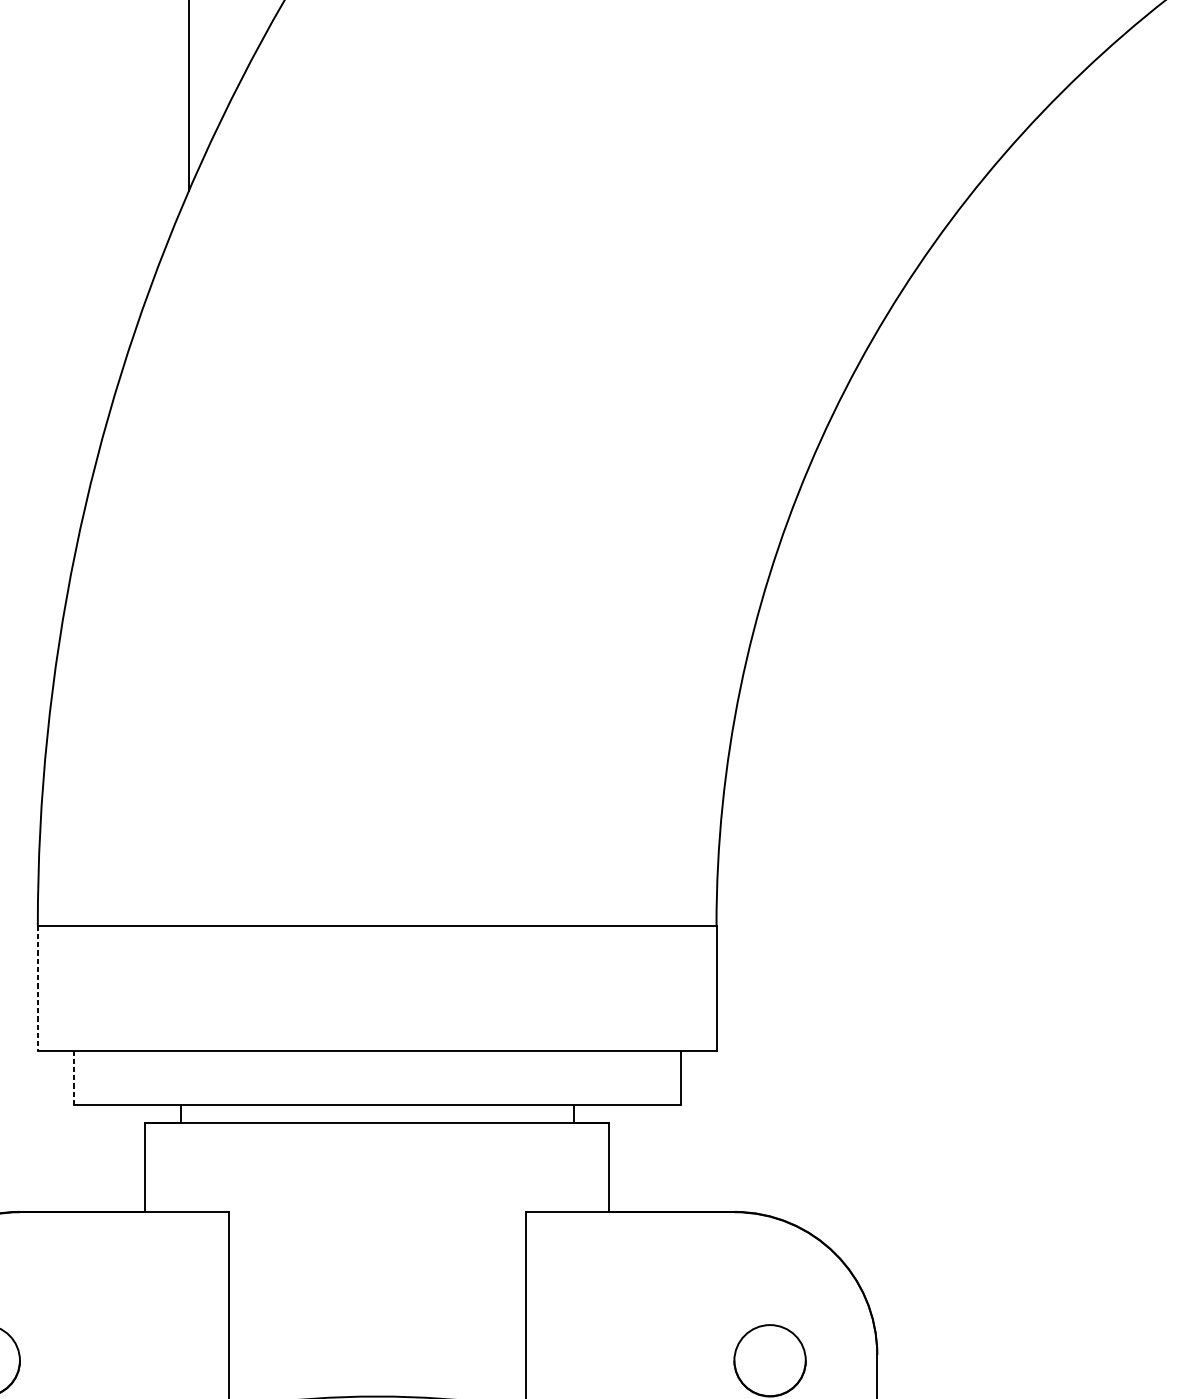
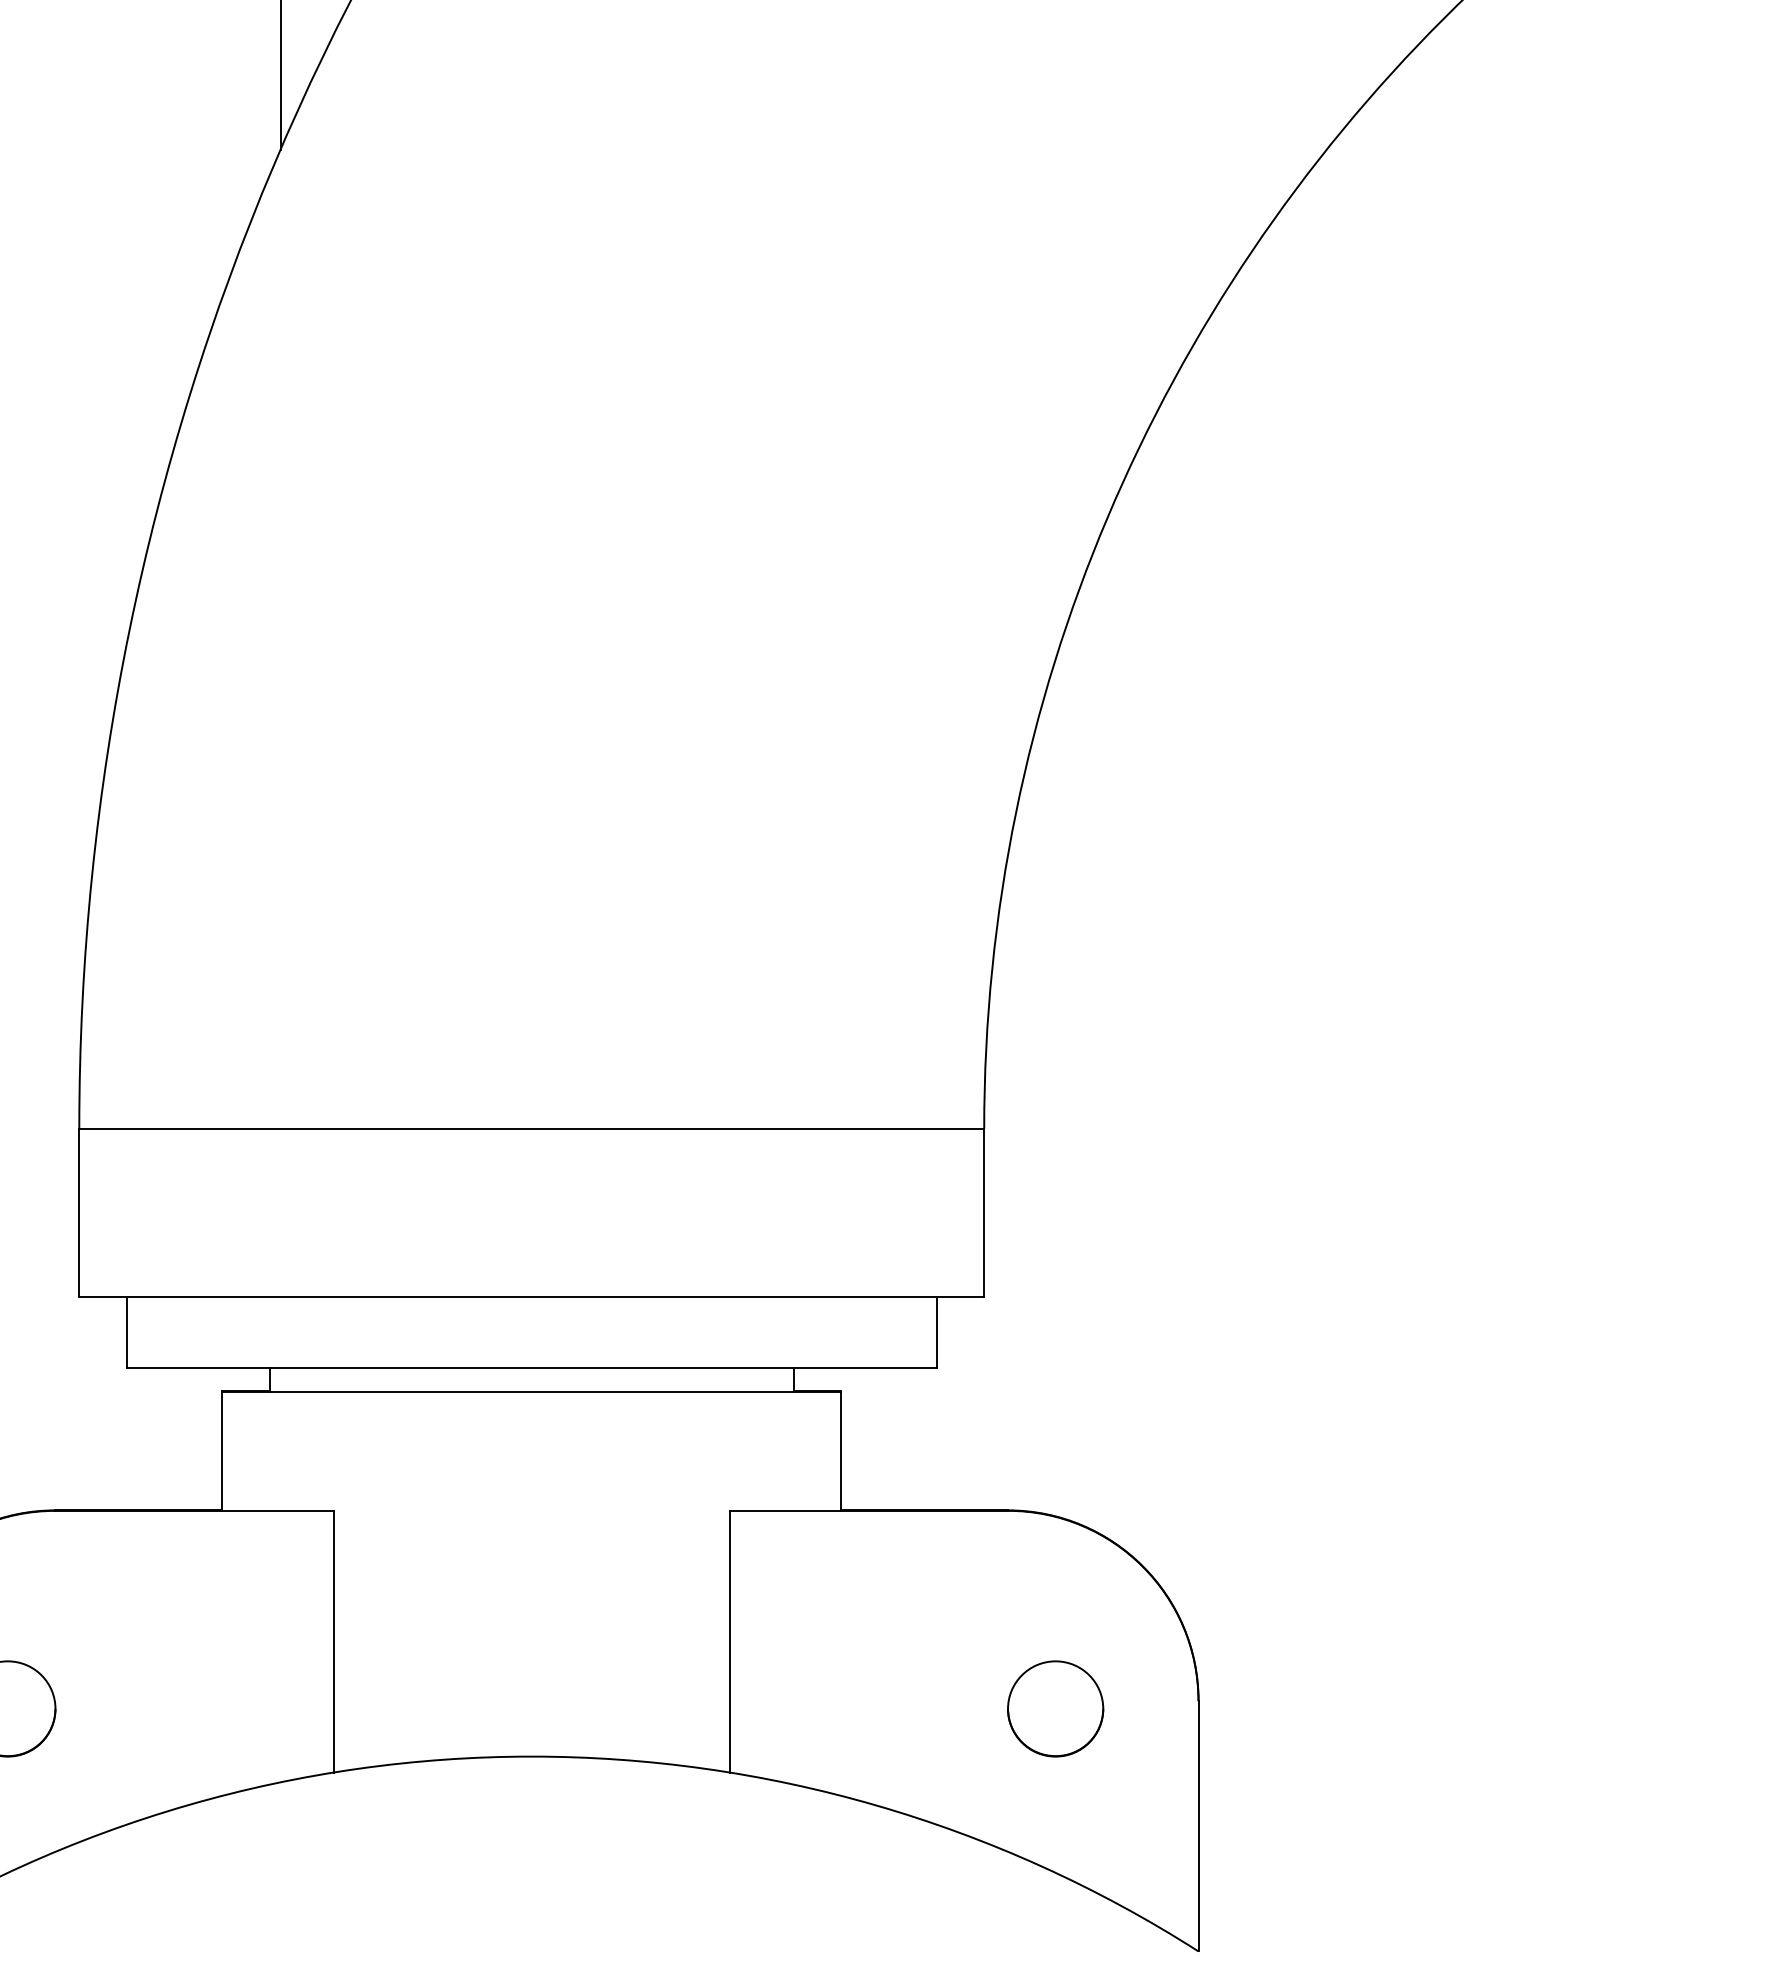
line: (37, 988) -> (79, 1212), dashed -> solid
line: (73, 1078) -> (126, 1332), dashed -> solid

